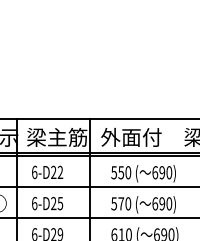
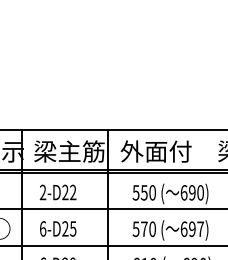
text: (34, 172) -> (42, 192), 6-D22 -> 2-D22
text: (169, 203) -> (200, 228), 690) -> 697)

